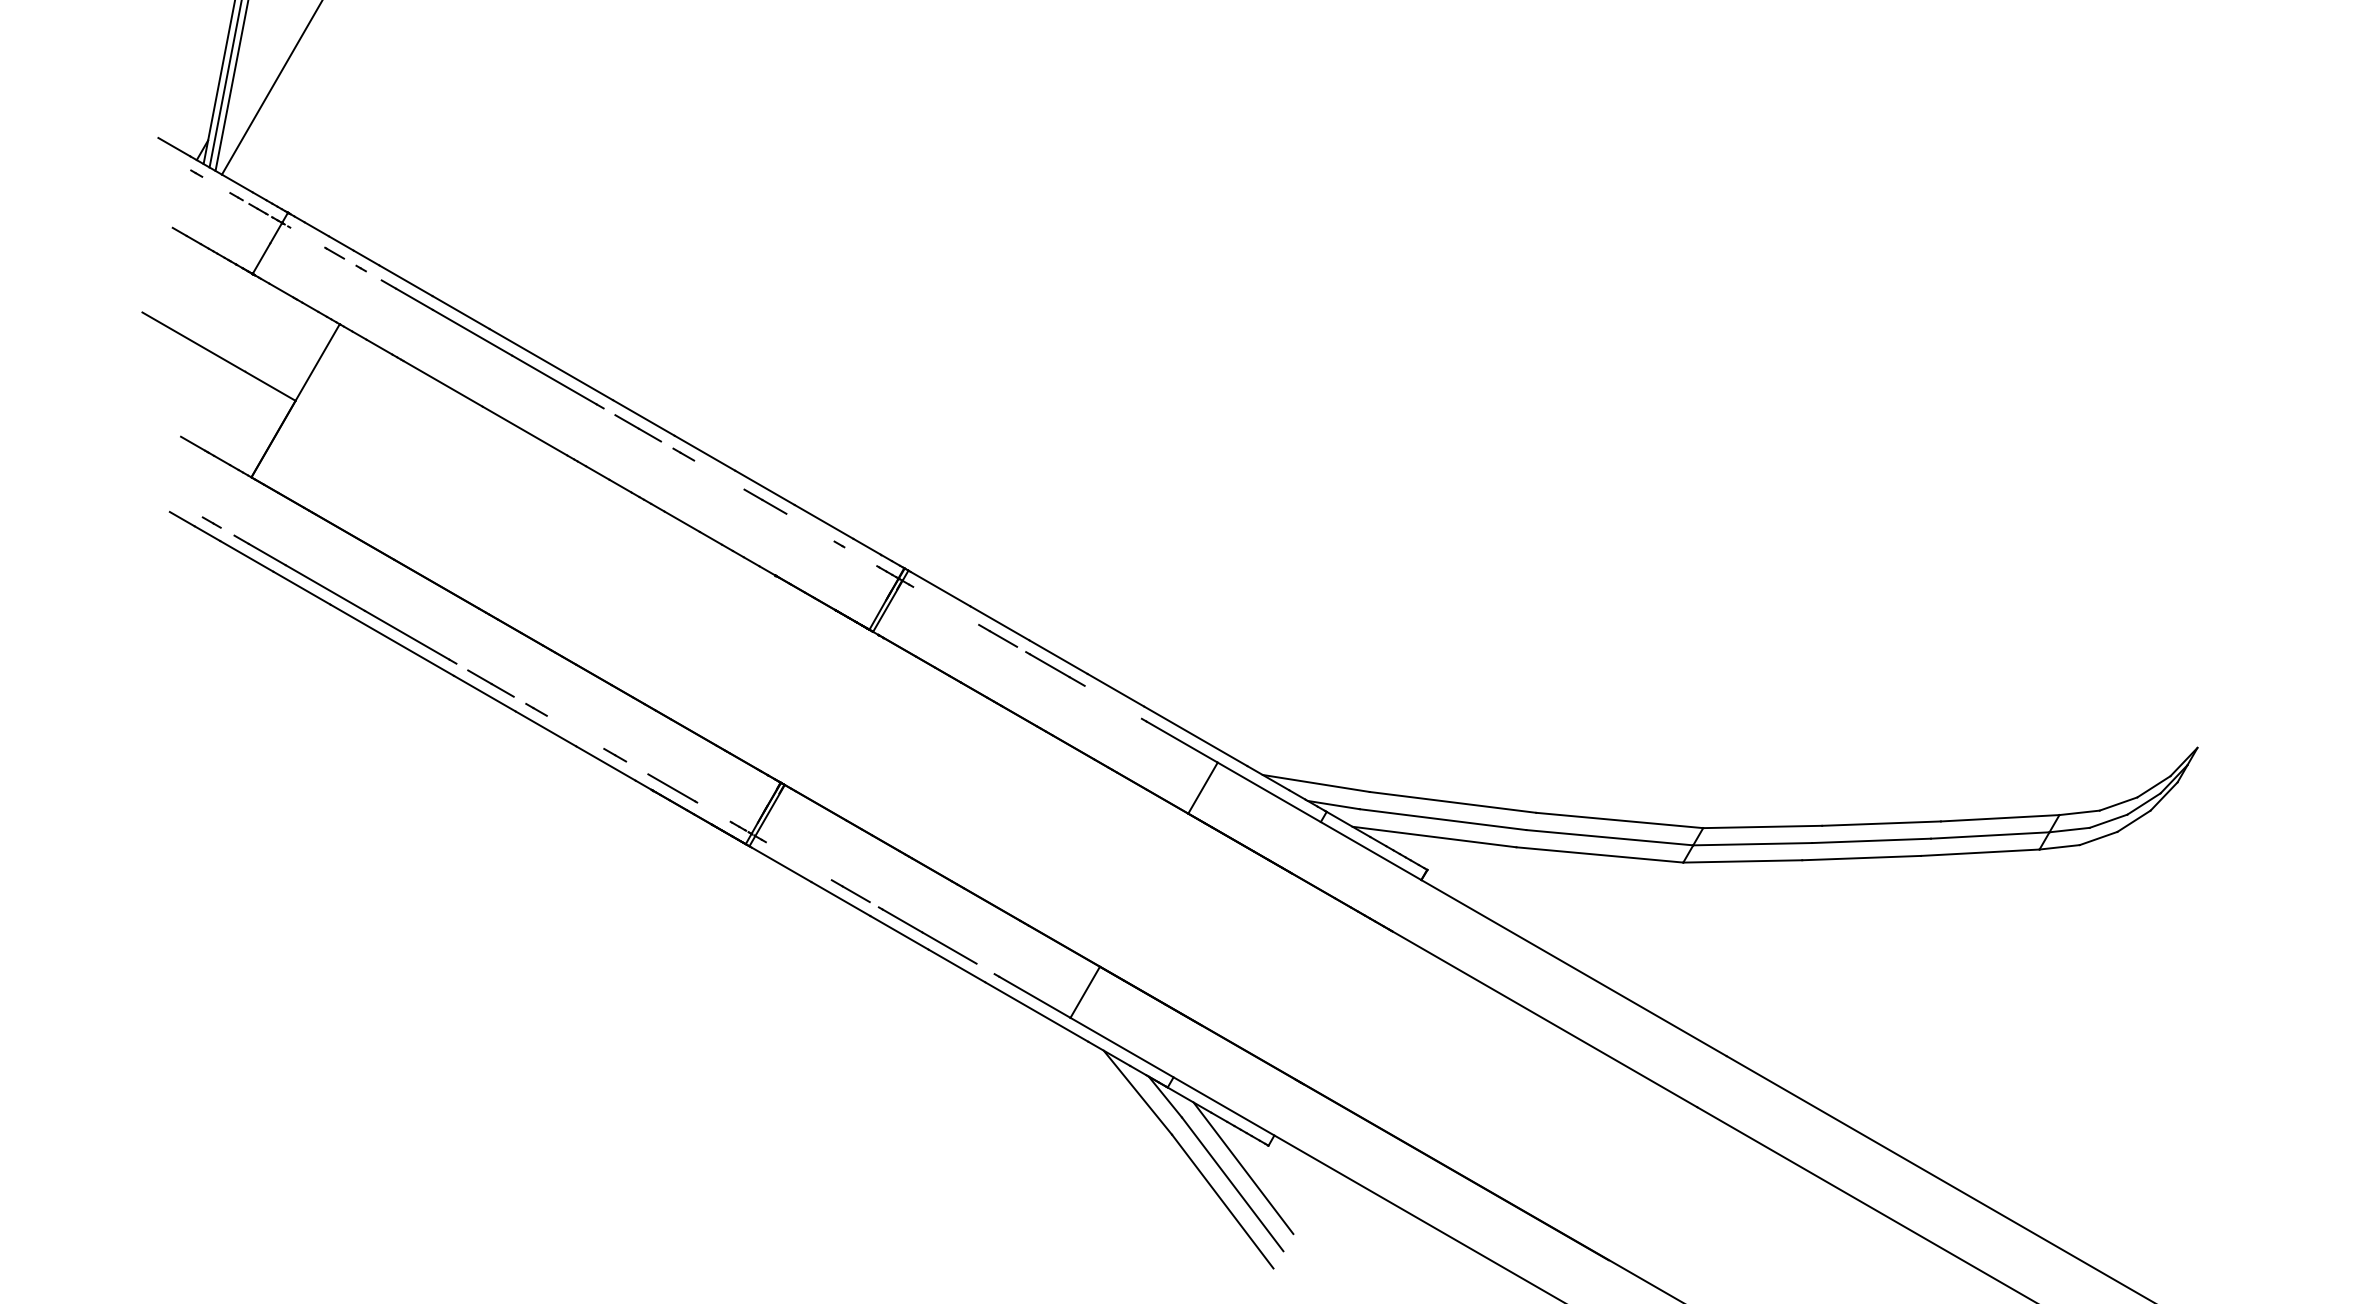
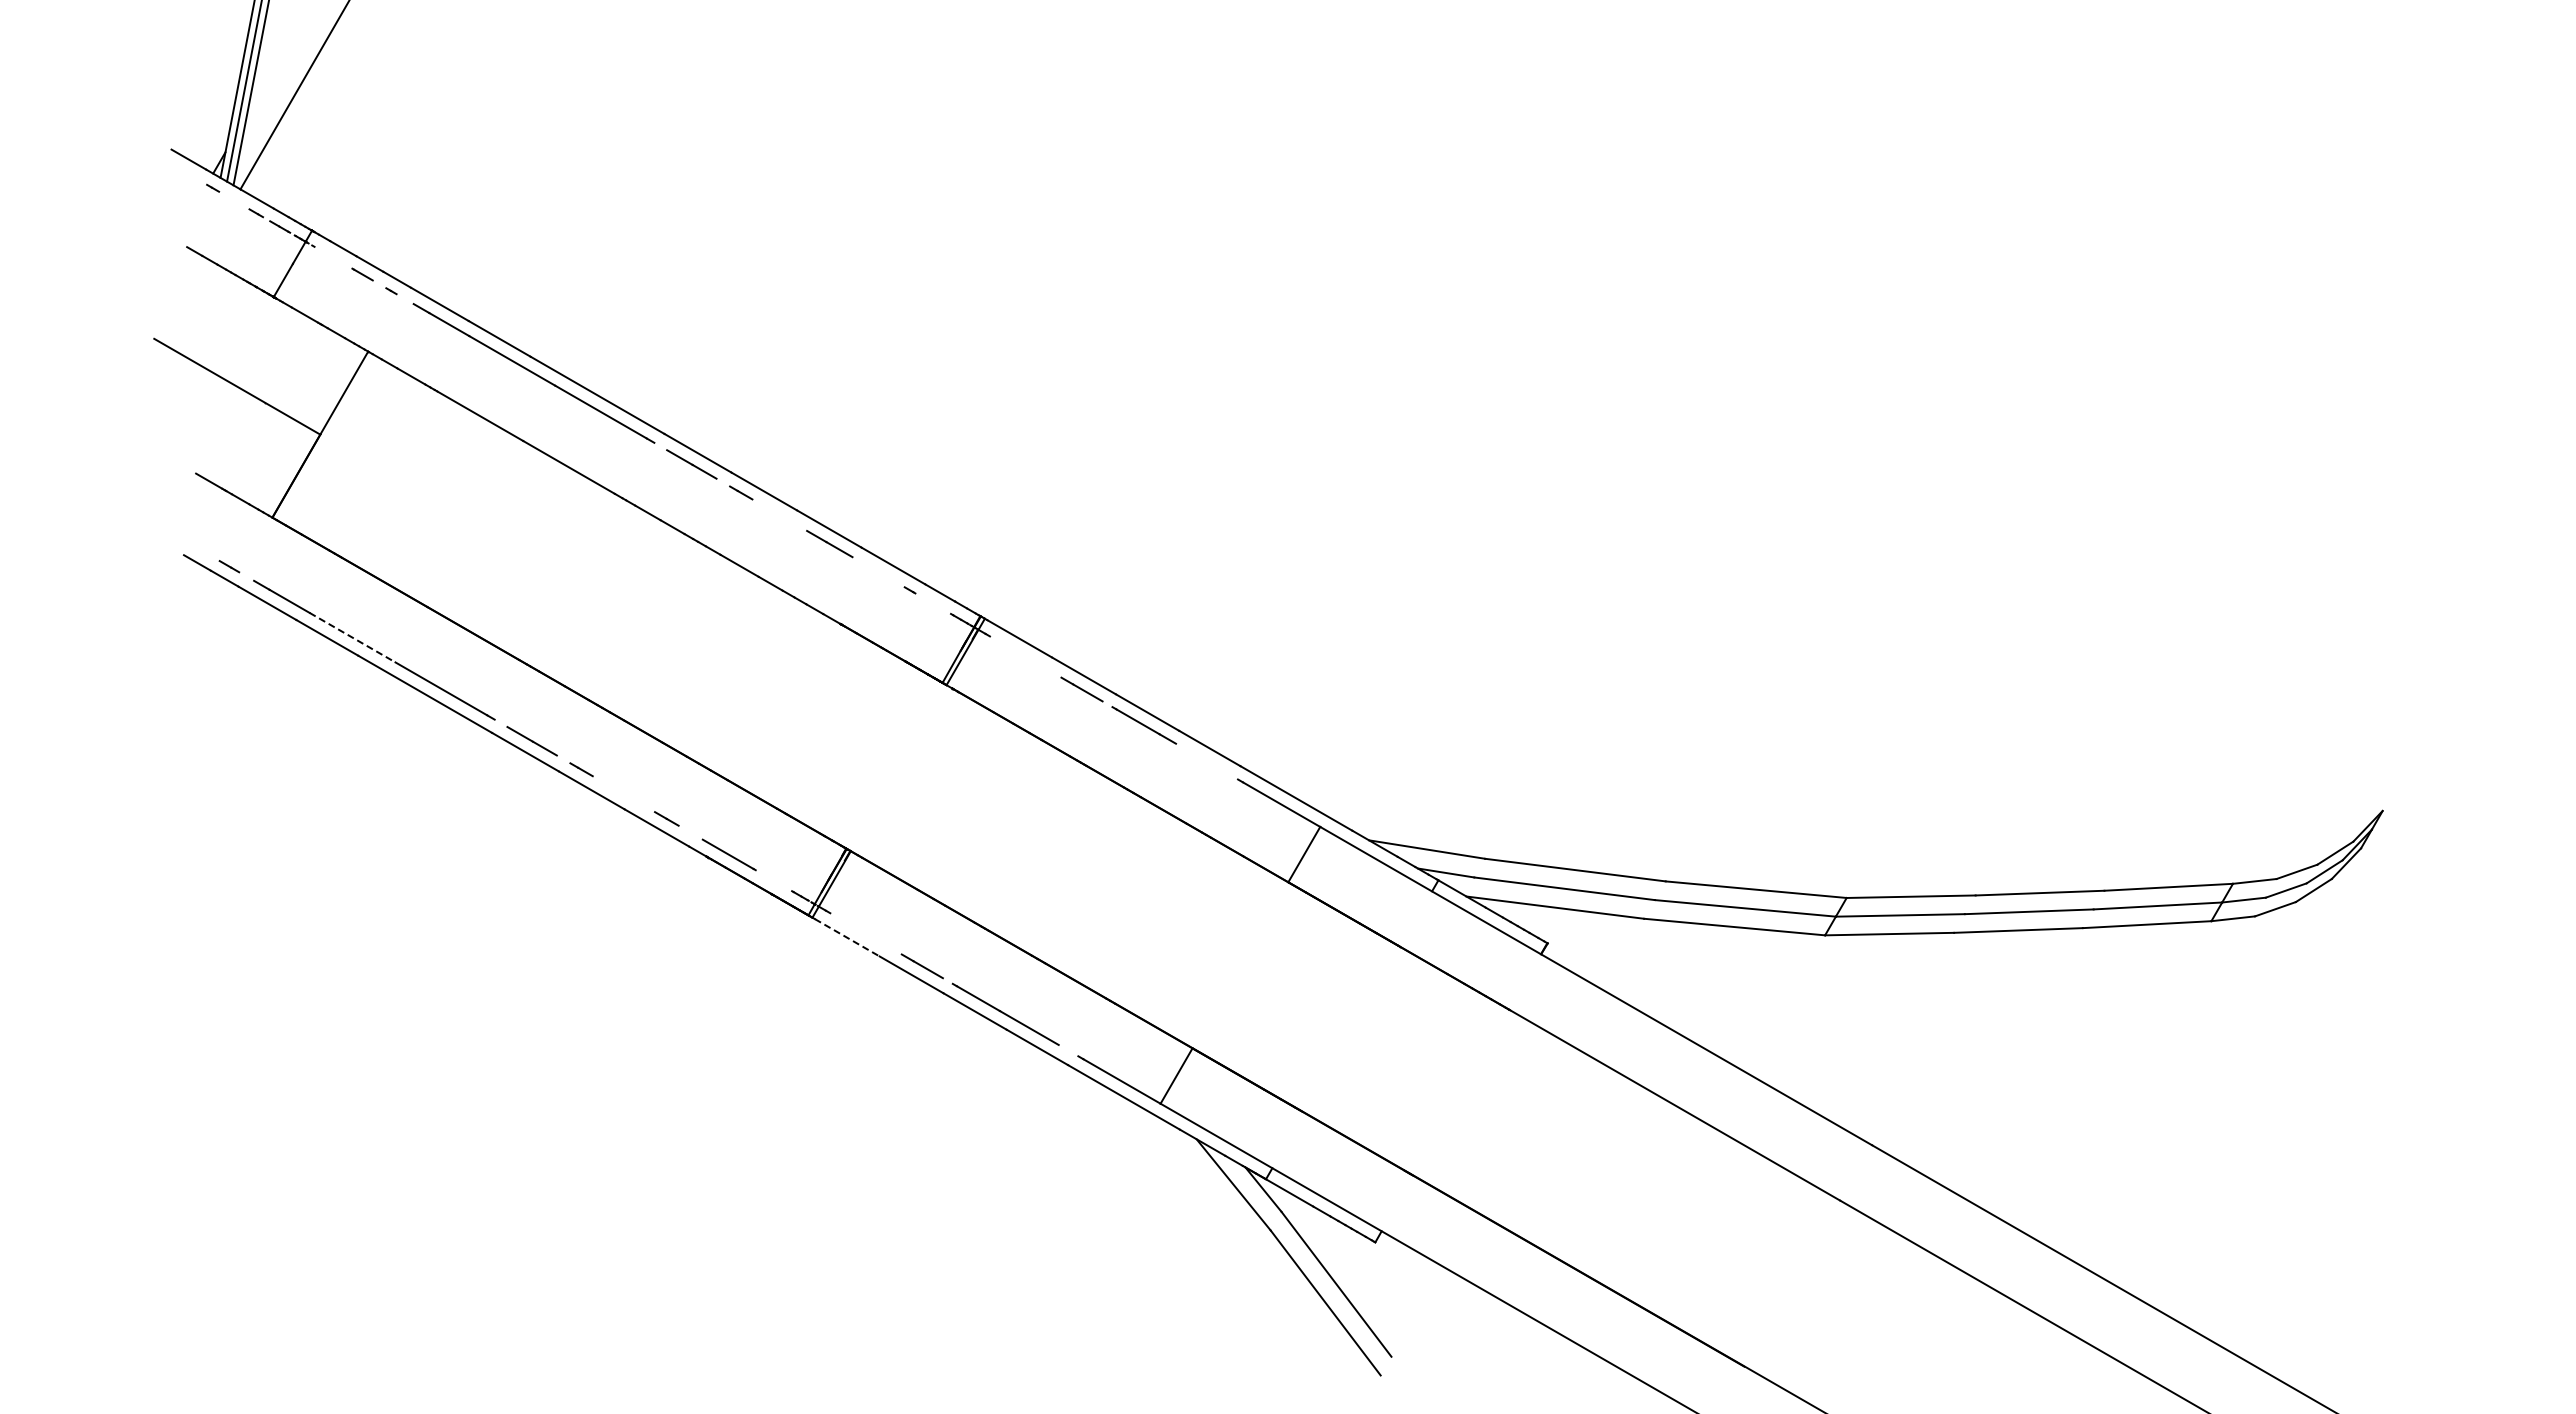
line: (325, 587) -> (352, 637), solid -> dashed
line: (781, 865) -> (847, 938), solid -> dashed
line: (1243, 1167) -> (1348, 1266), removed

